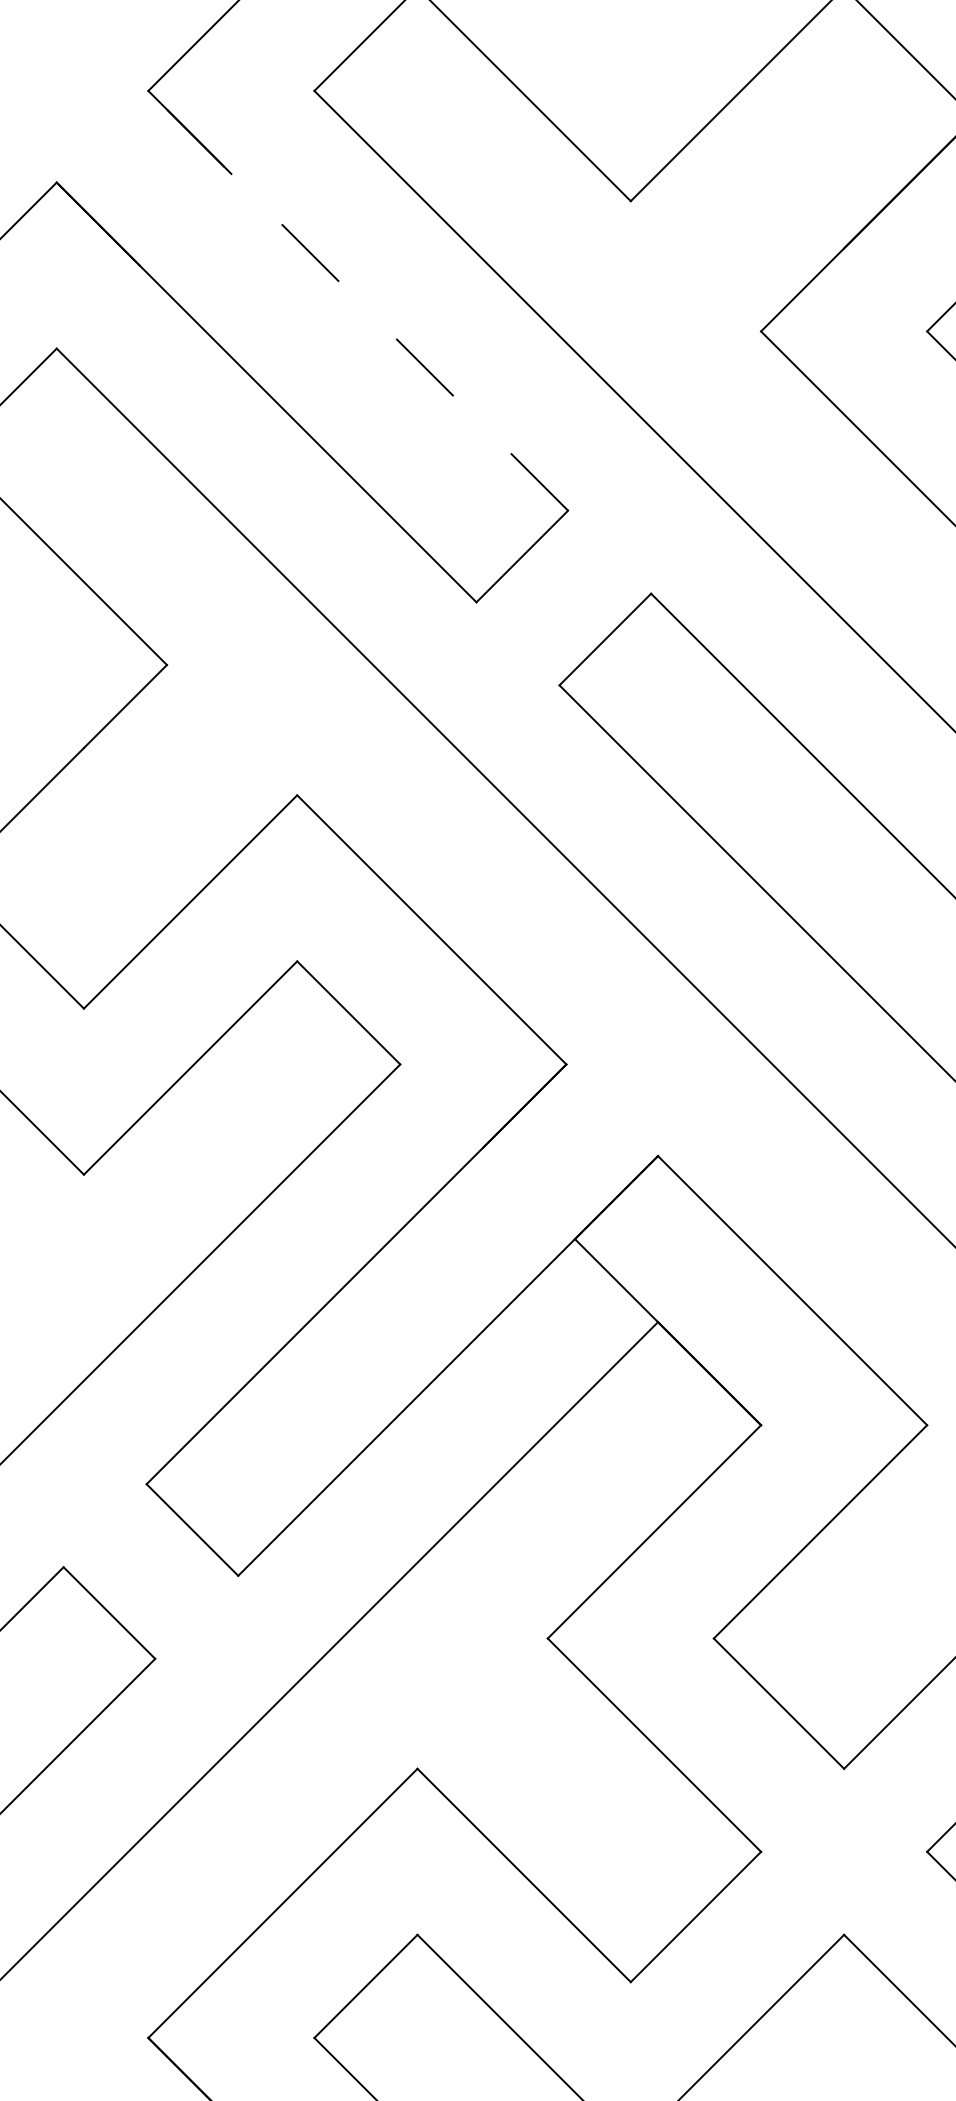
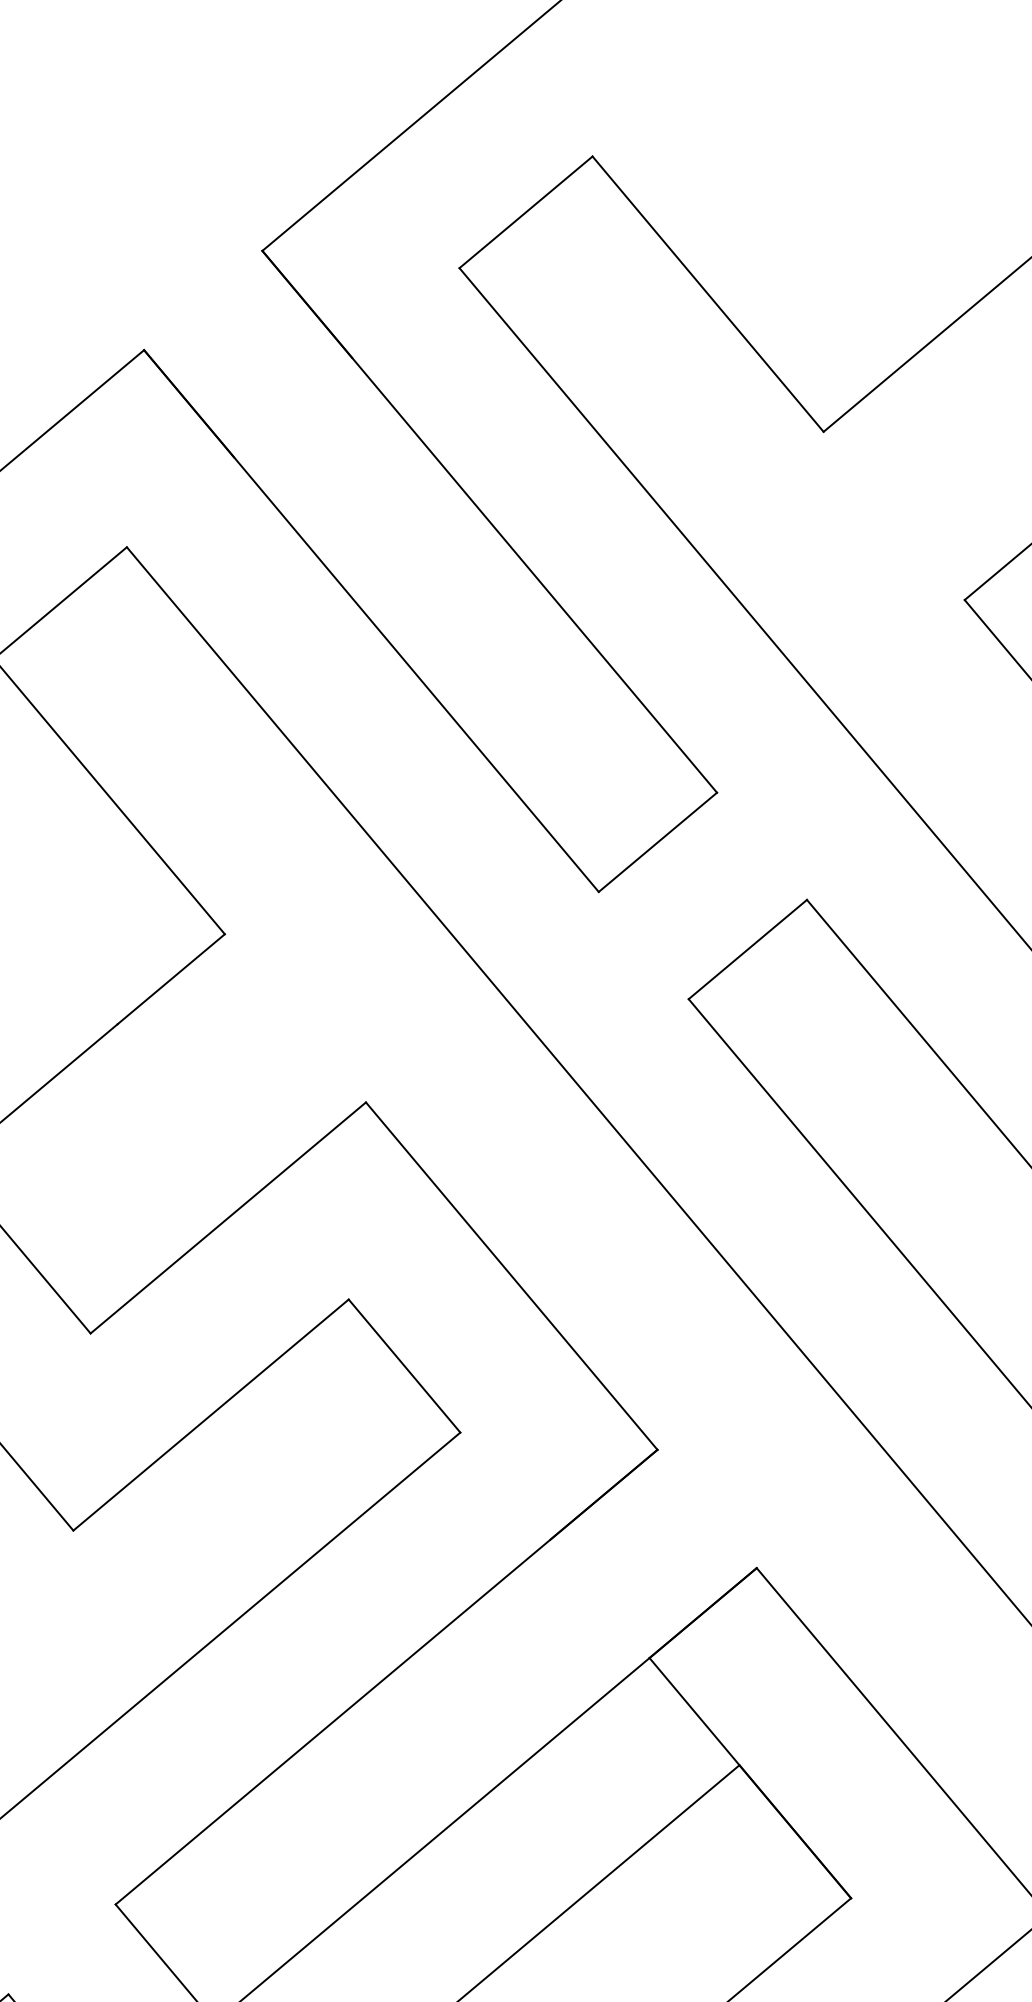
line: (358, 300) -> (490, 521), dashed -> solid

